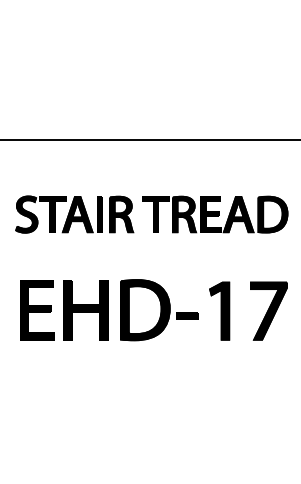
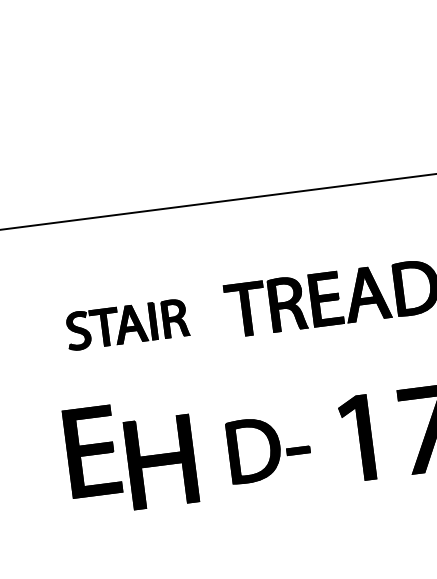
part: (74, 214) -> (127, 324), size x0.7
part: (37, 310) -> (92, 452), moved
part: (159, 310) -> (269, 448), size x0.7

